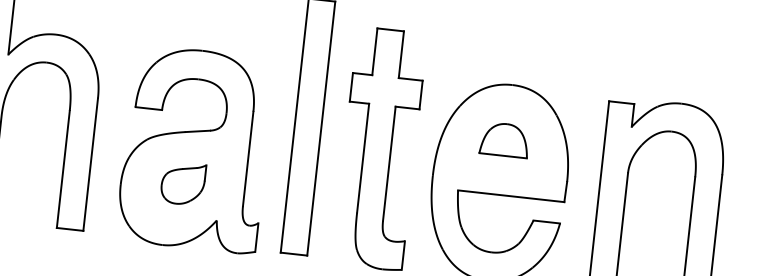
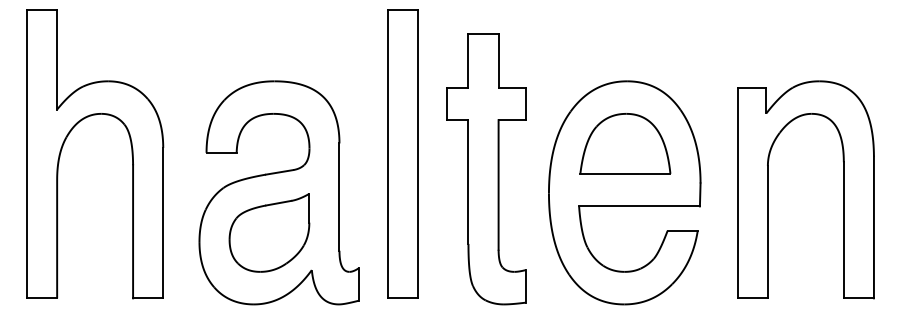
part: (504, 139) -> (625, 143), size x1.67
part: (183, 183) -> (269, 232), size x1.67

